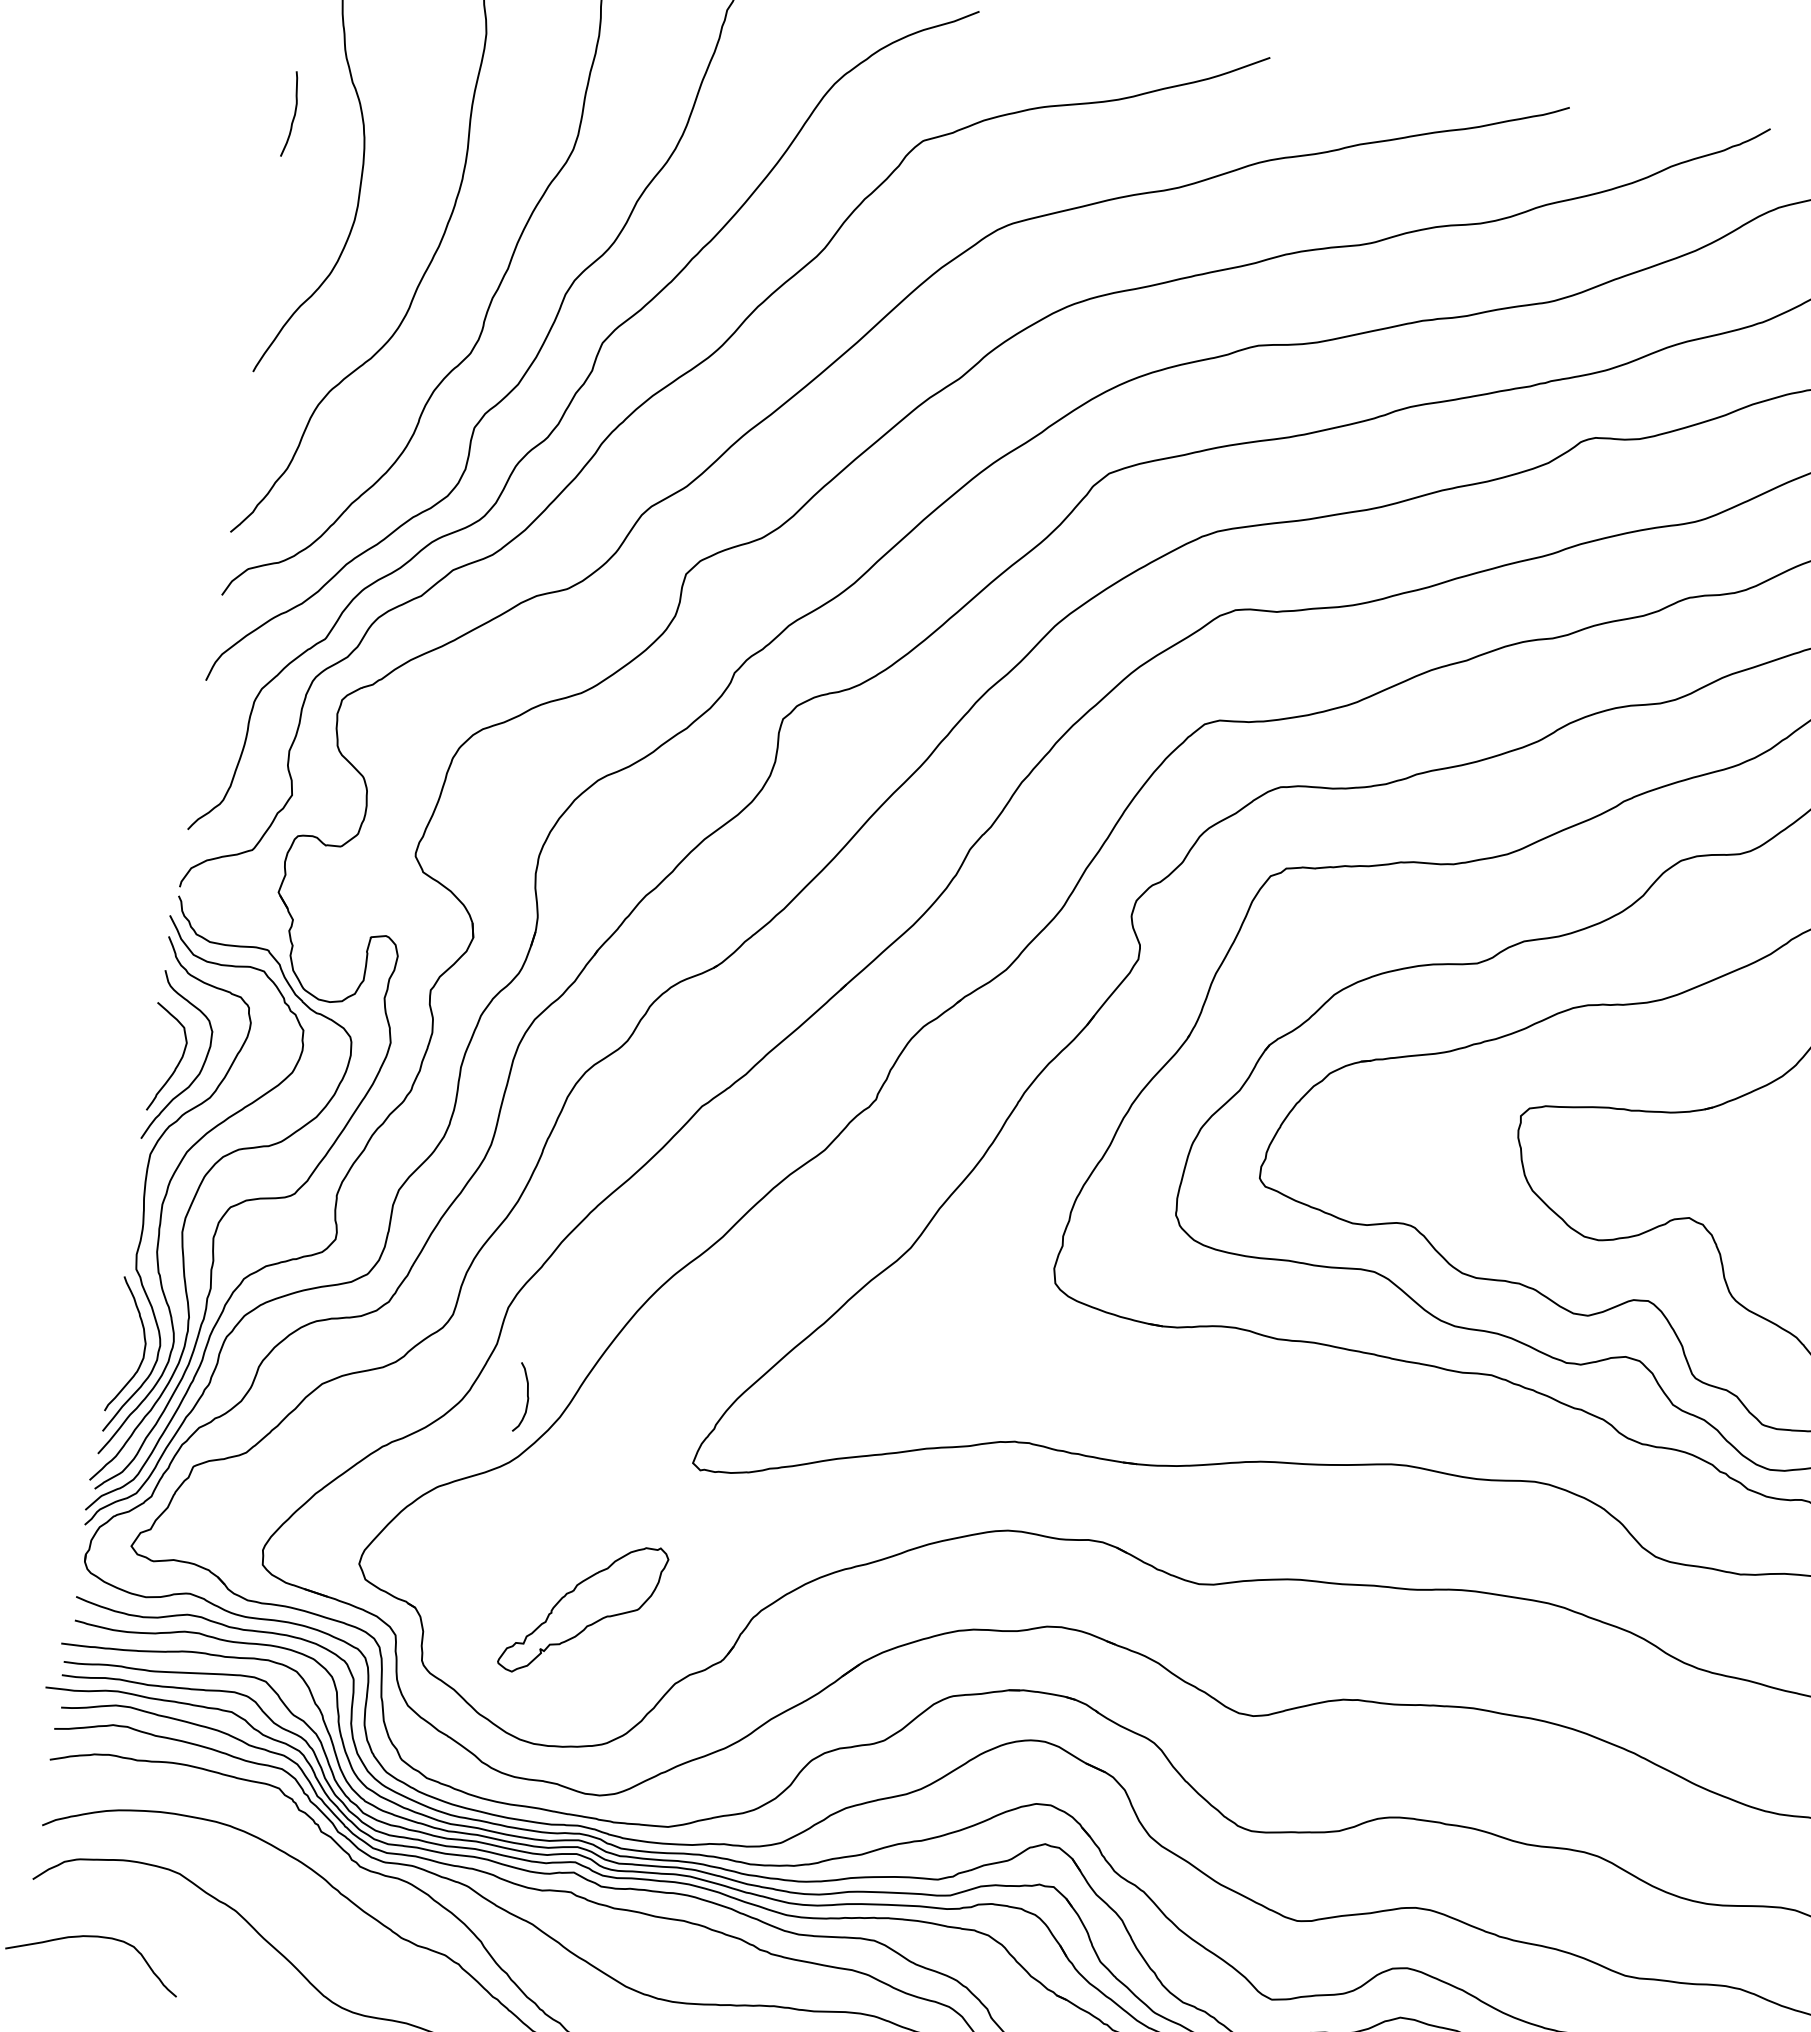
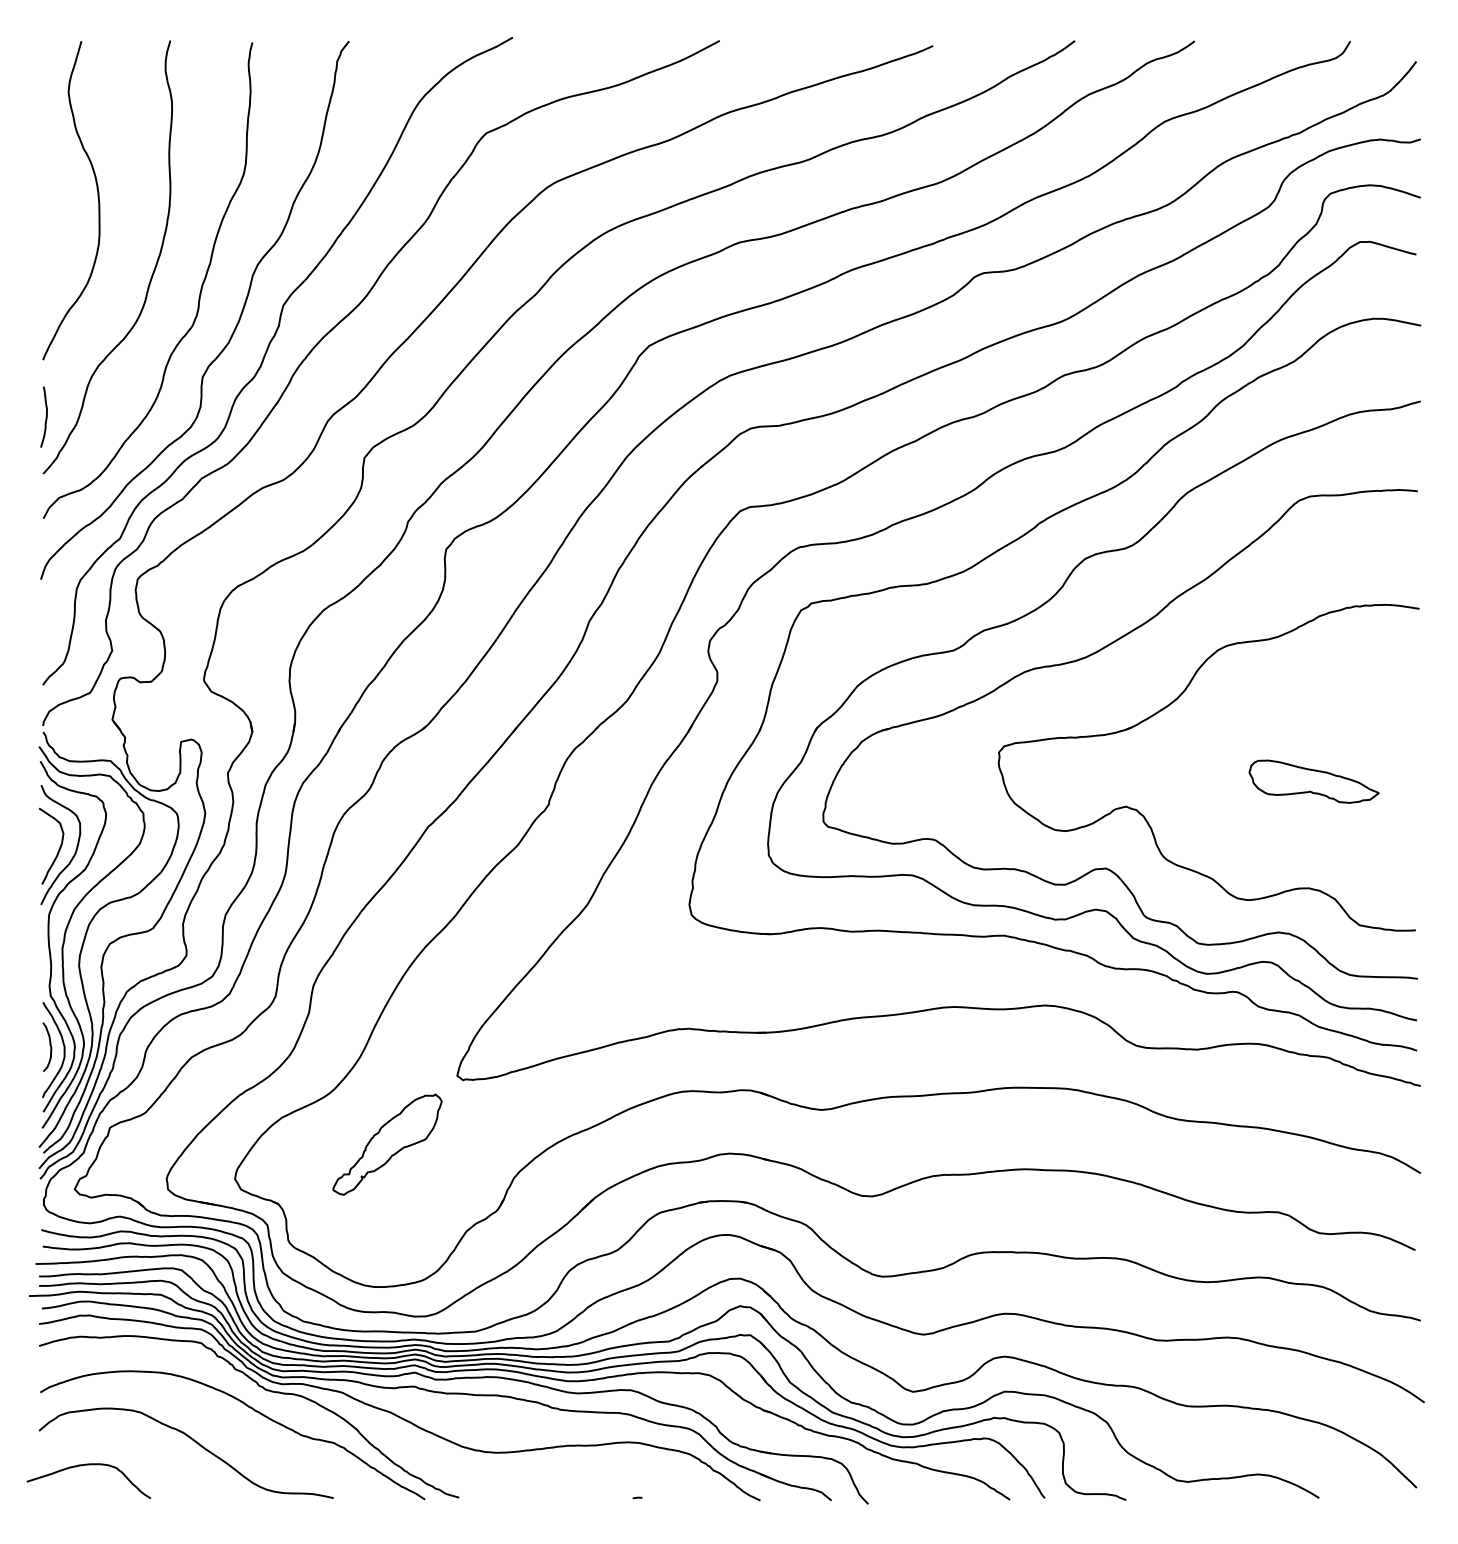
curve: (293, 115) -> (45, 417), moved
curve: (526, 1395) -> (49, 1045), moved
part: (583, 1609) -> (387, 1144), moved

